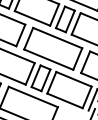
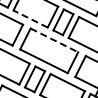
line: (32, 18) -> (30, 19), solid -> dashed
line: (57, 38) -> (54, 40), solid -> dashed

